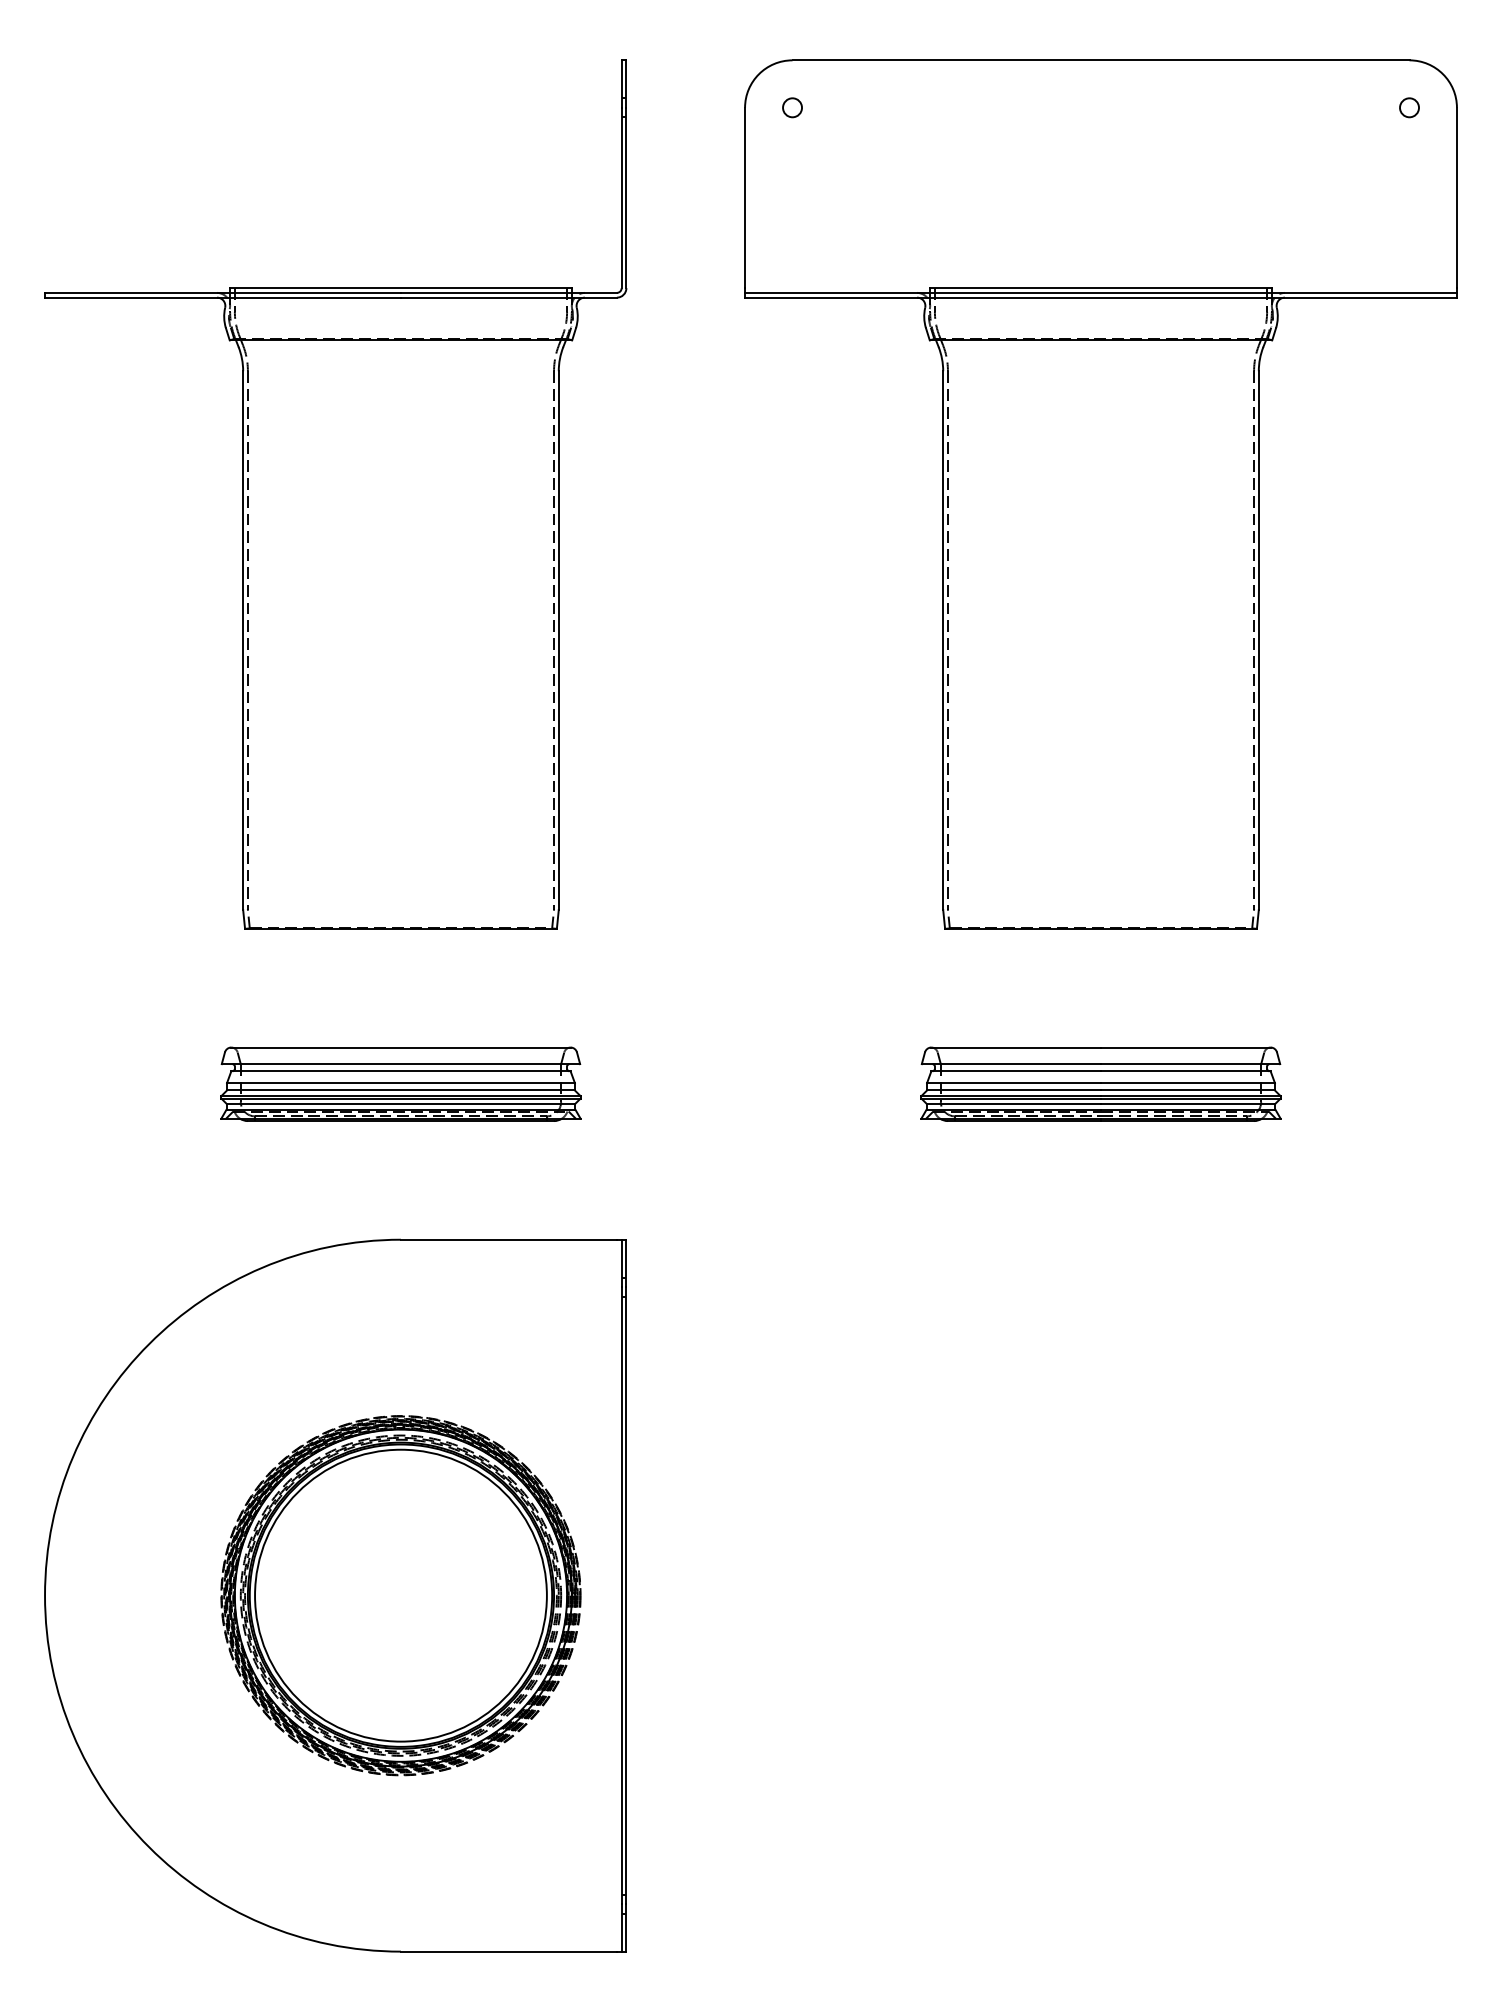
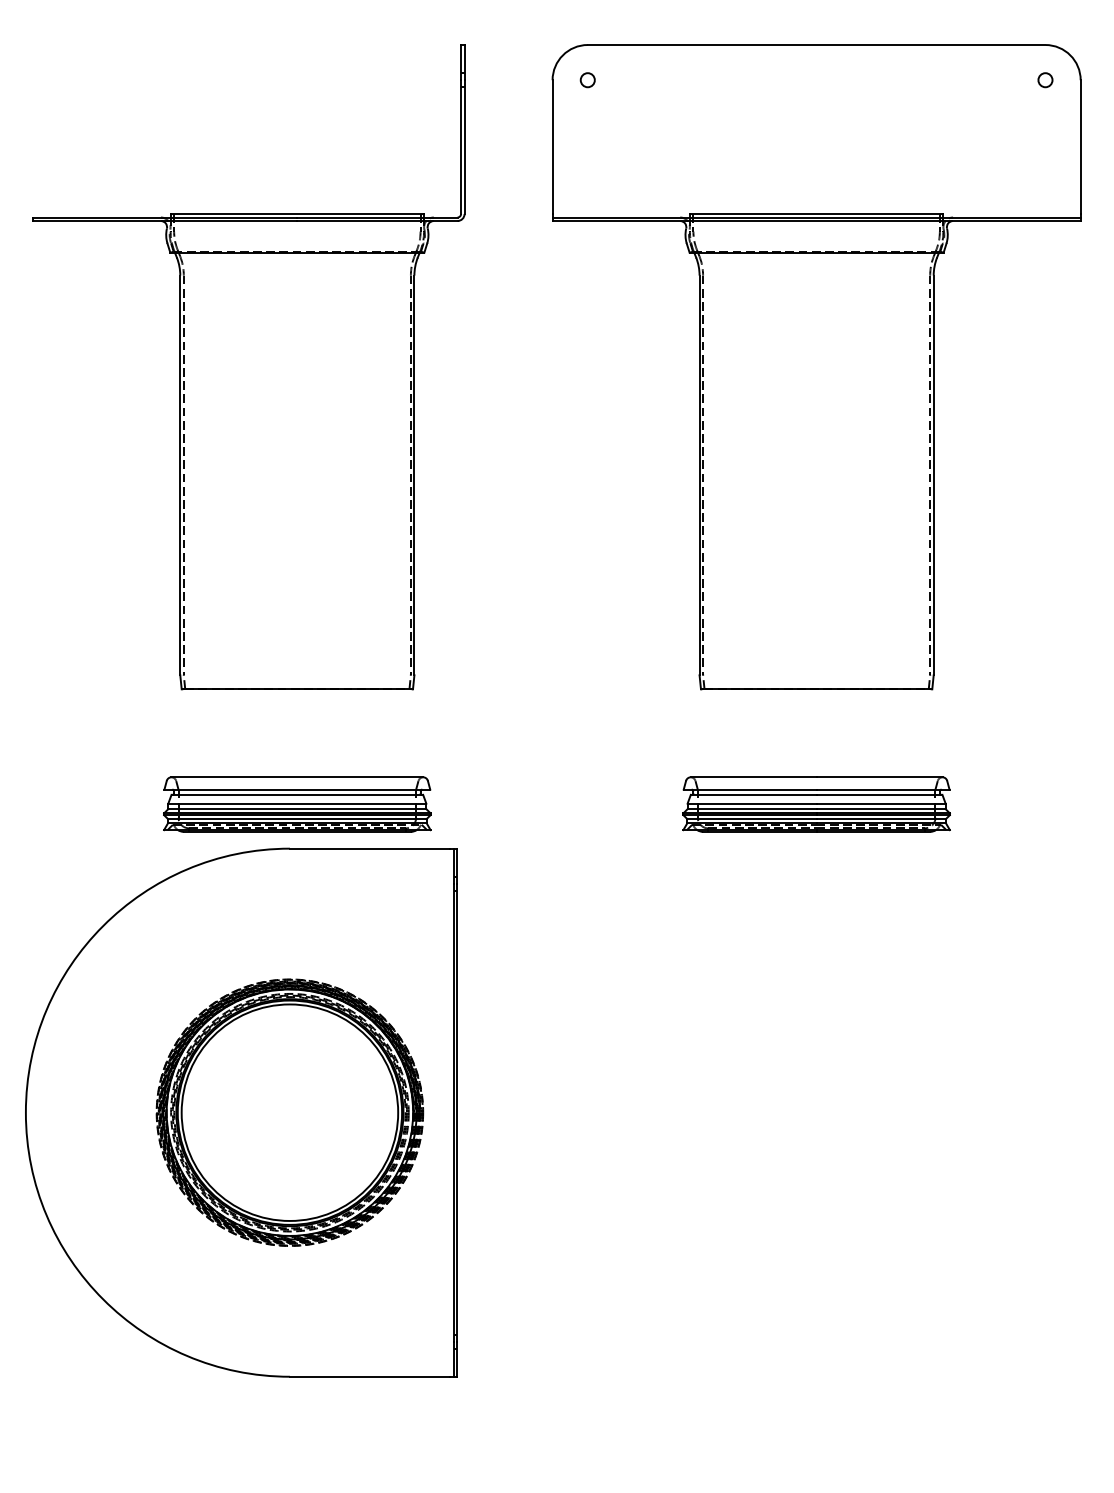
part: (335, 1595) -> (241, 1112), moved

